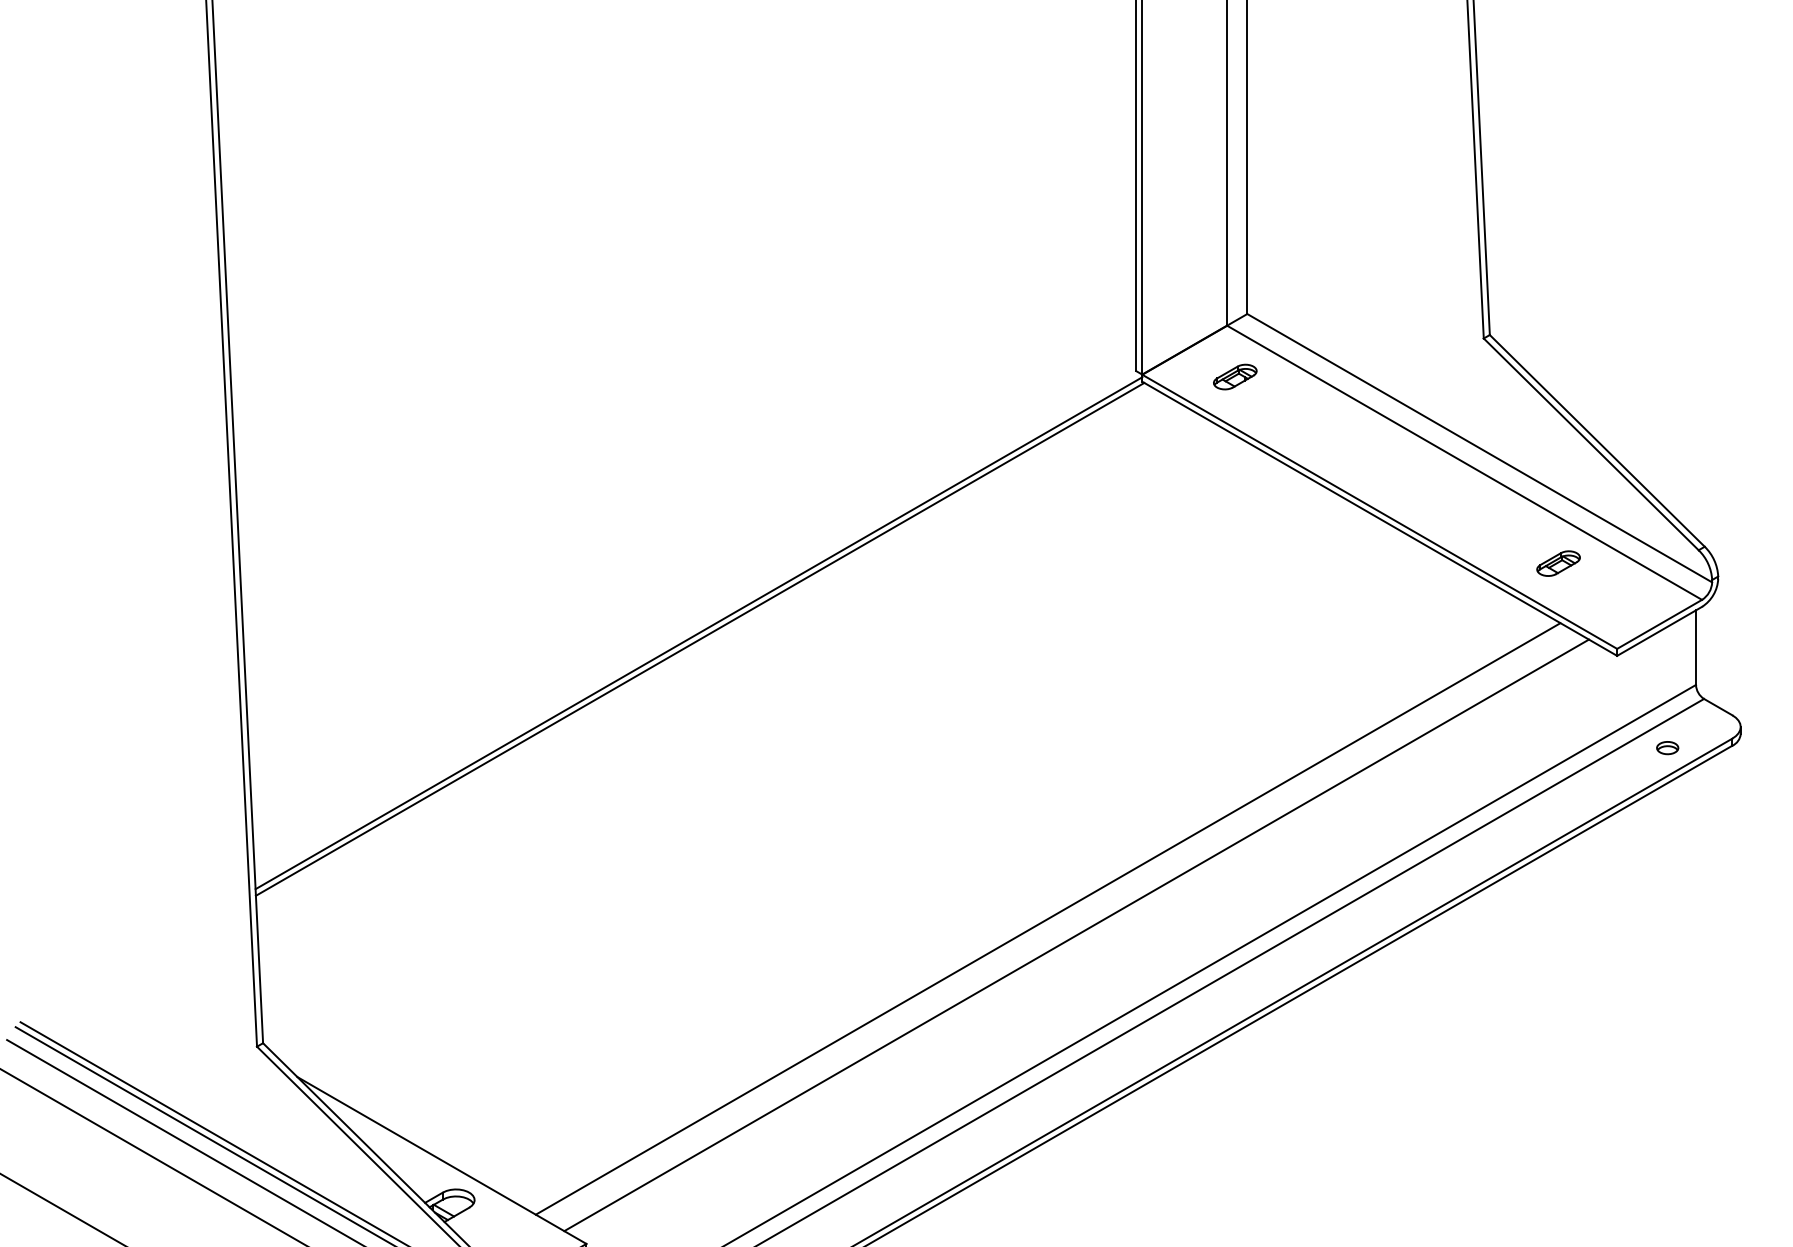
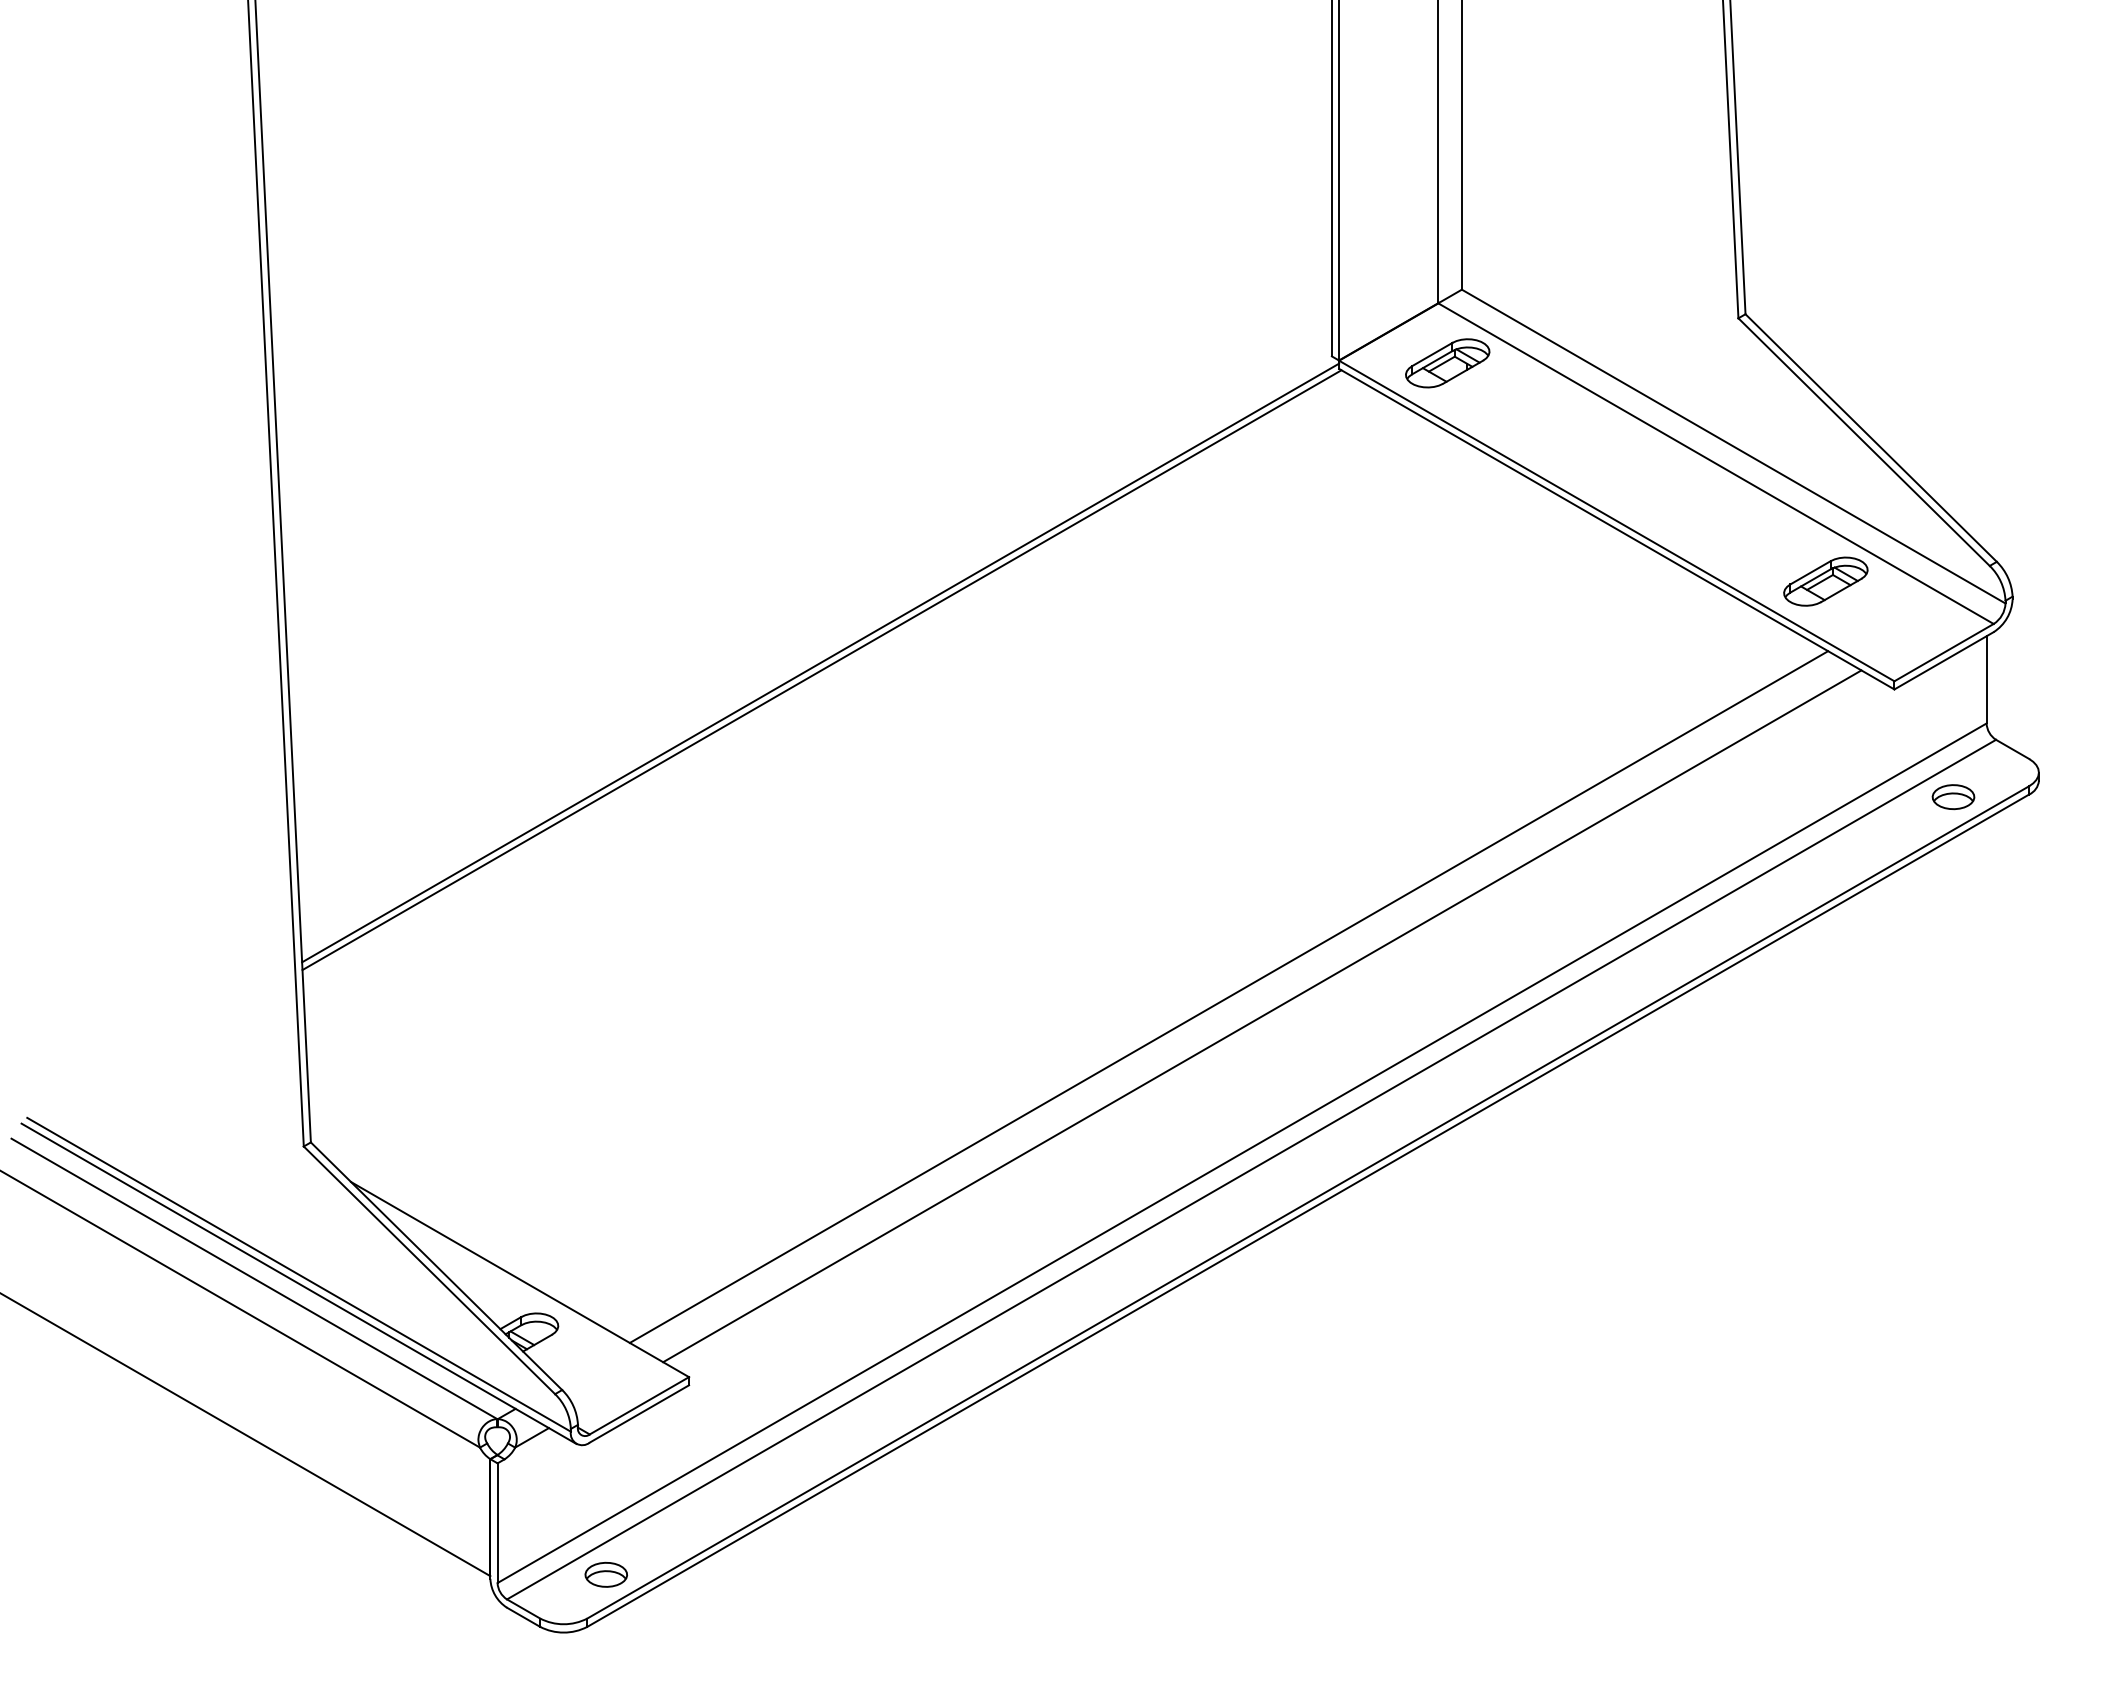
part: (1235, 377) -> (1447, 363), size x1.67
part: (1558, 563) -> (1825, 581), size x1.67
part: (1667, 748) -> (1953, 797), size x1.67

